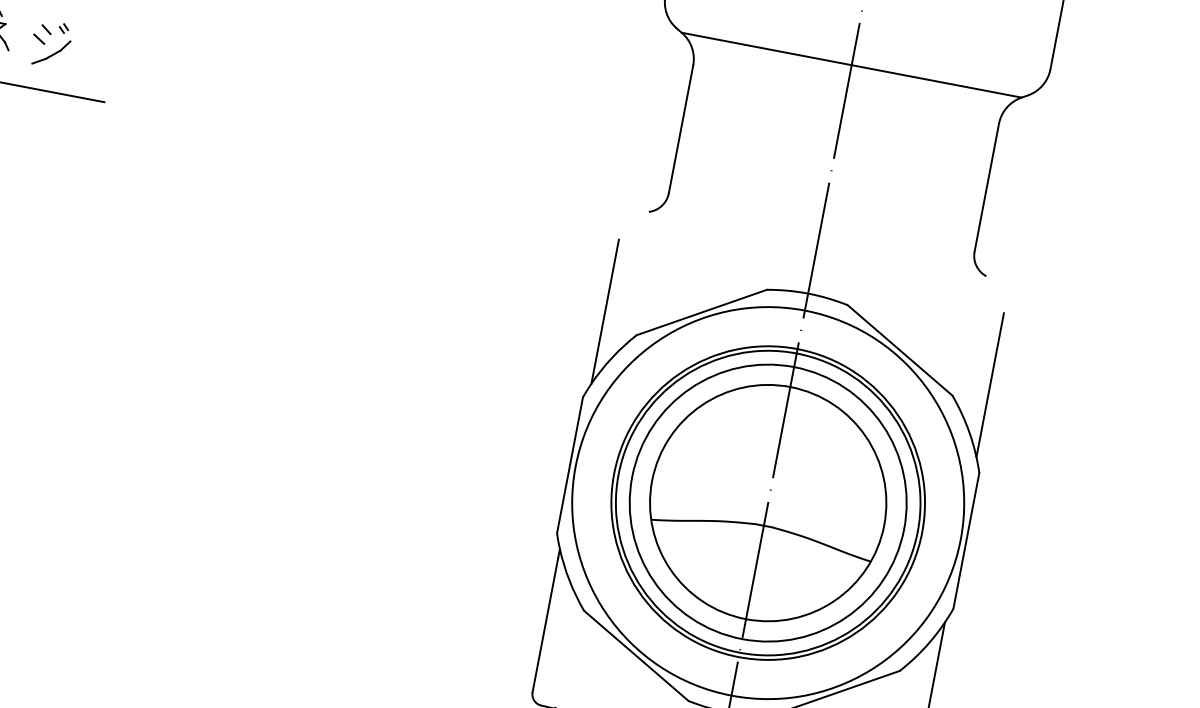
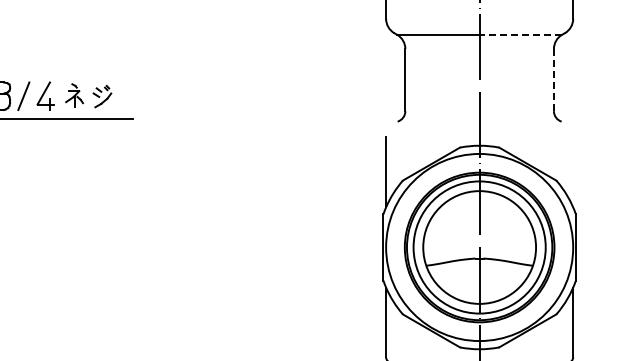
line: (935, 80) -> (520, 34), solid -> dashed
line: (985, 188) -> (553, 80), solid -> dashed
line: (990, 385) -> (573, 172), removed

